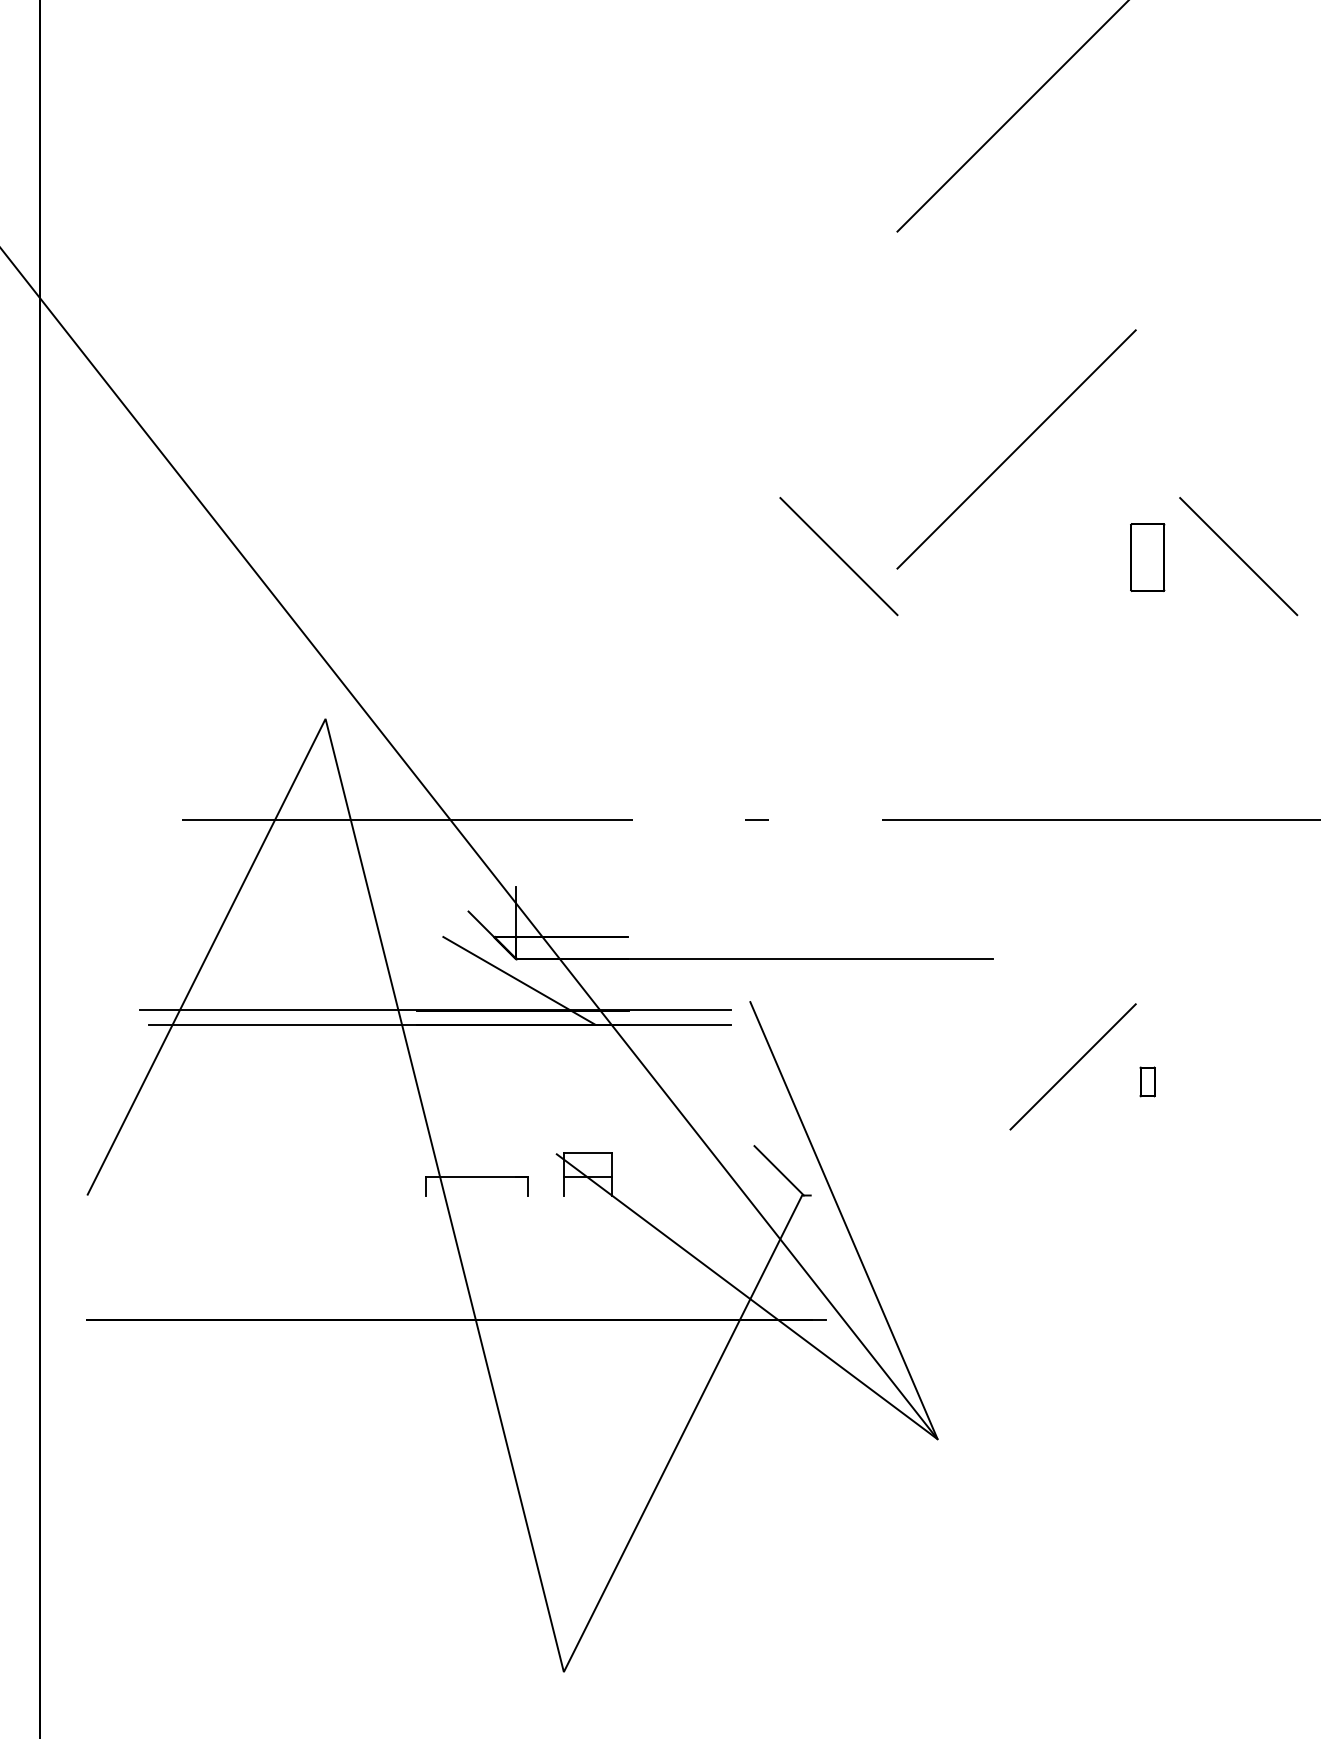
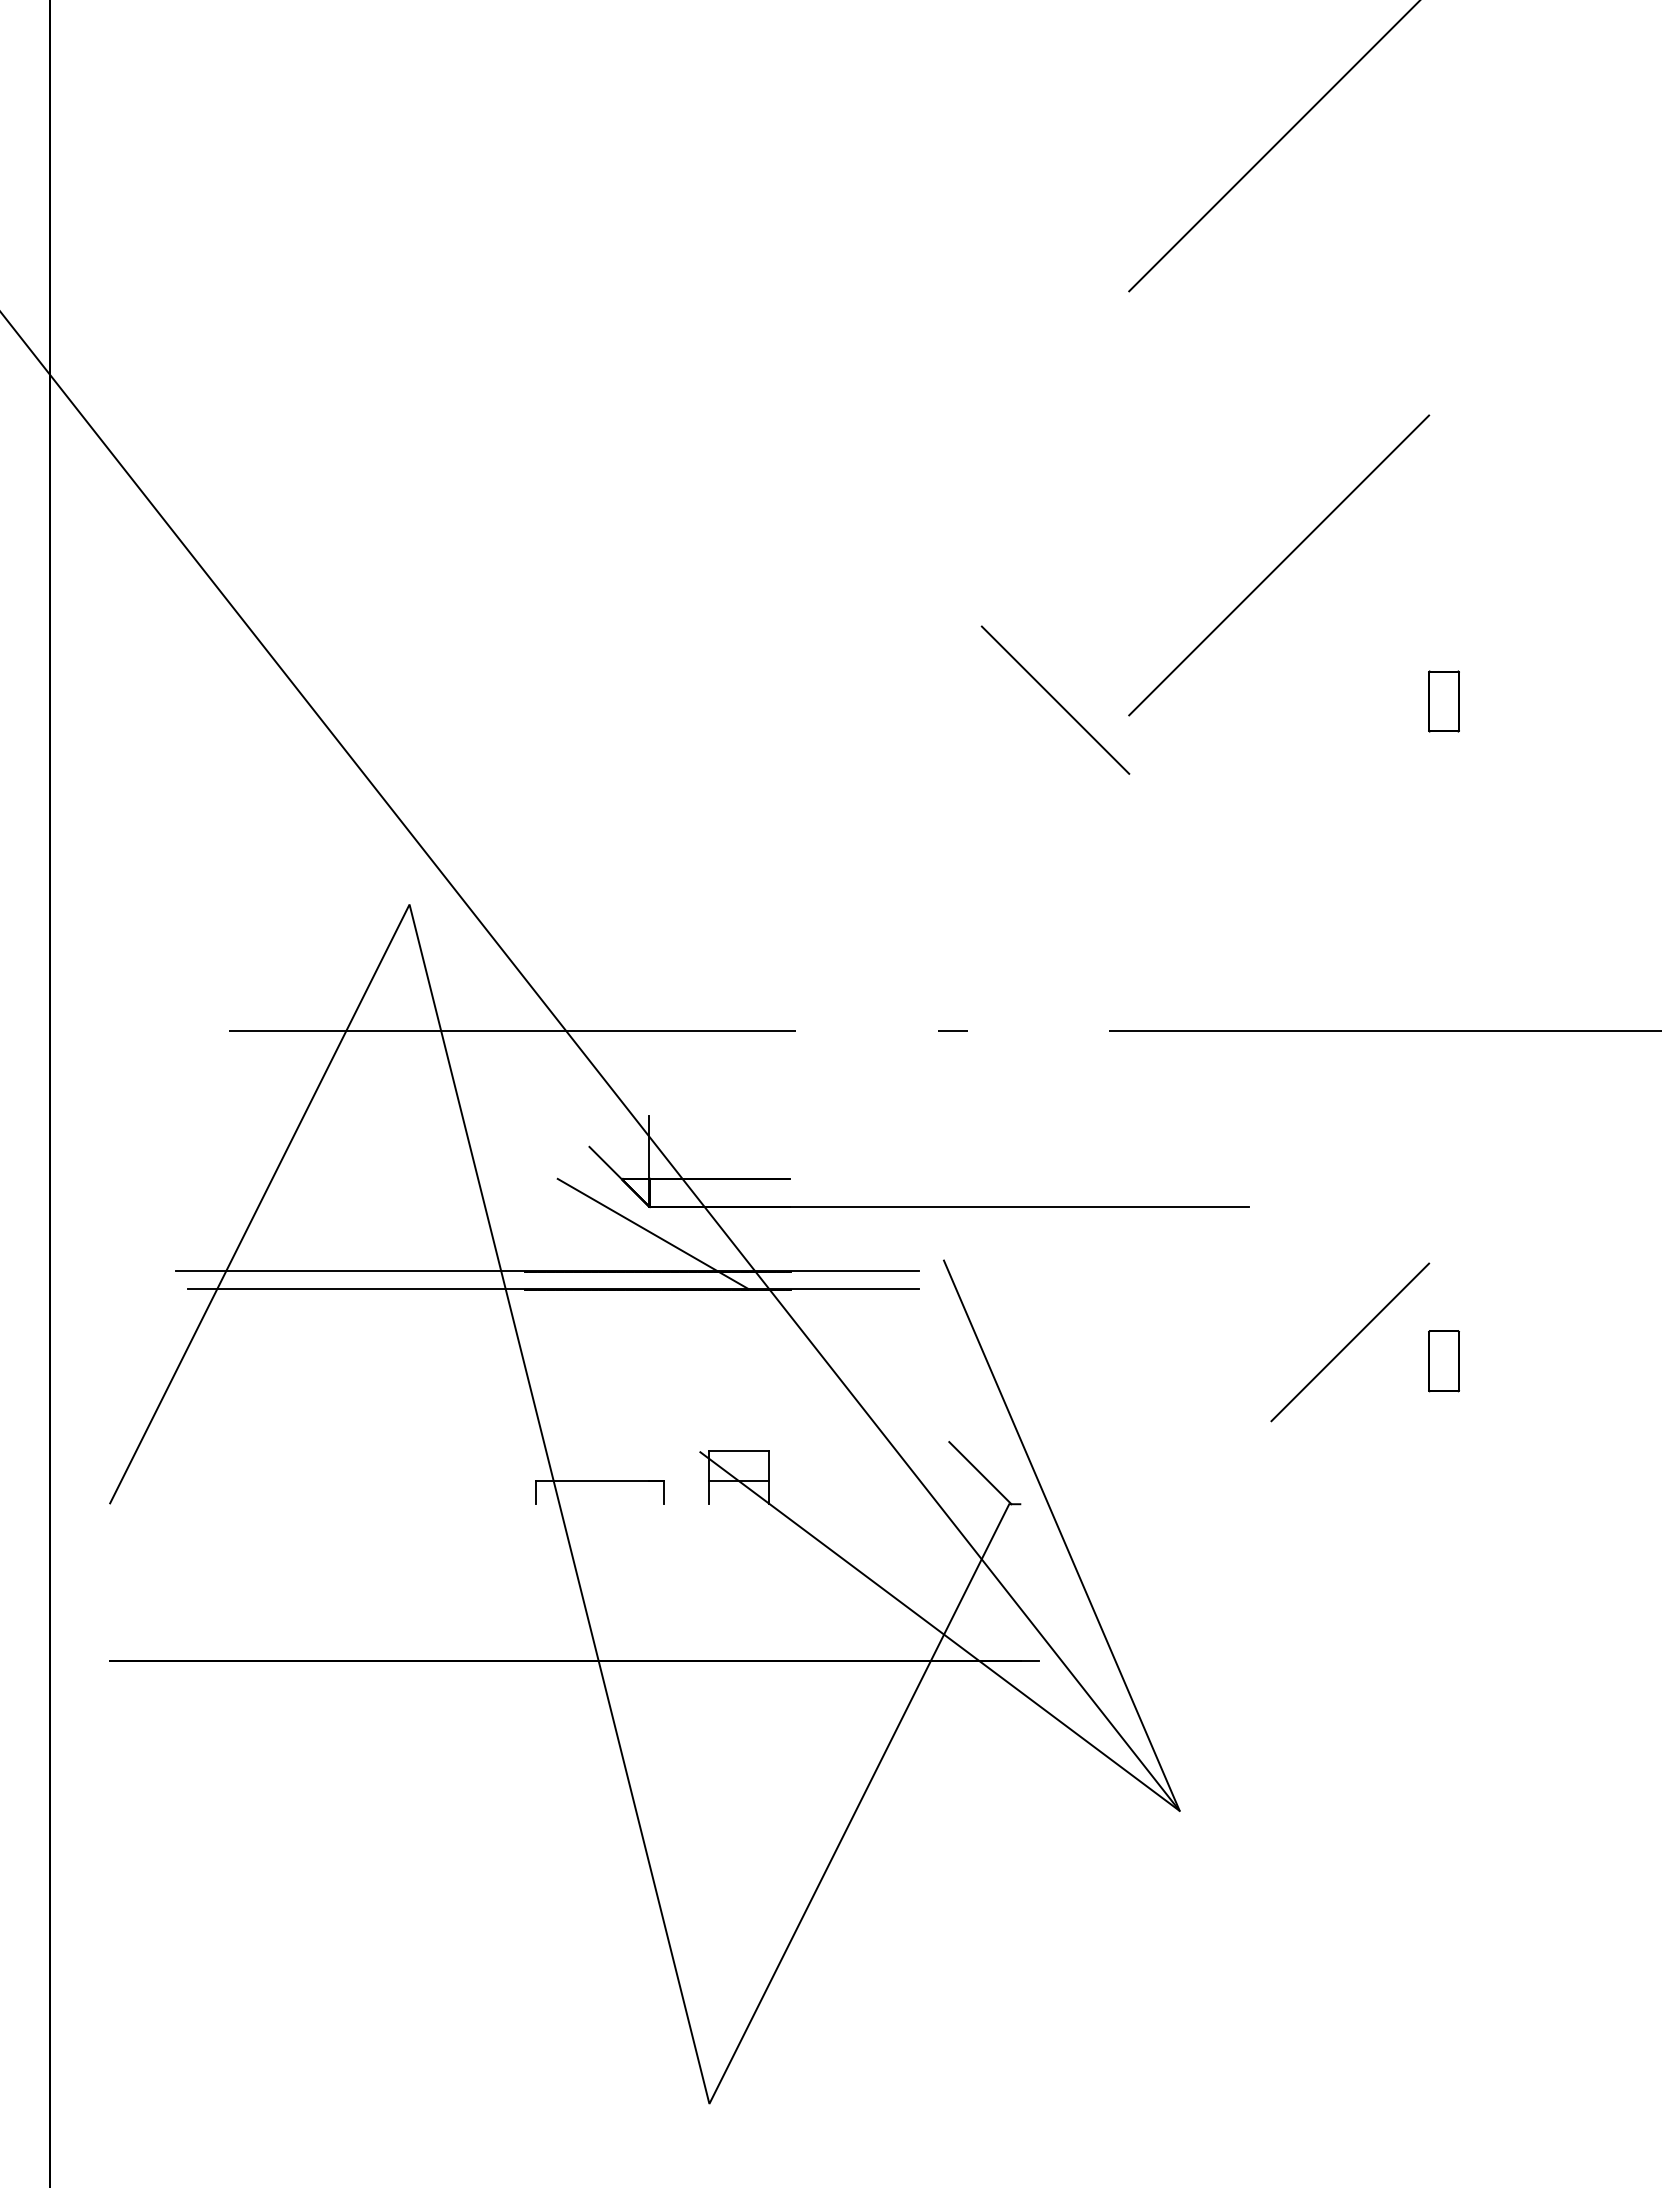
line: (1238, 555) -> (1558, 699), removed
part: (1147, 557) -> (1443, 701), size x0.71
part: (1147, 1082) -> (1443, 1361), size x1.67

